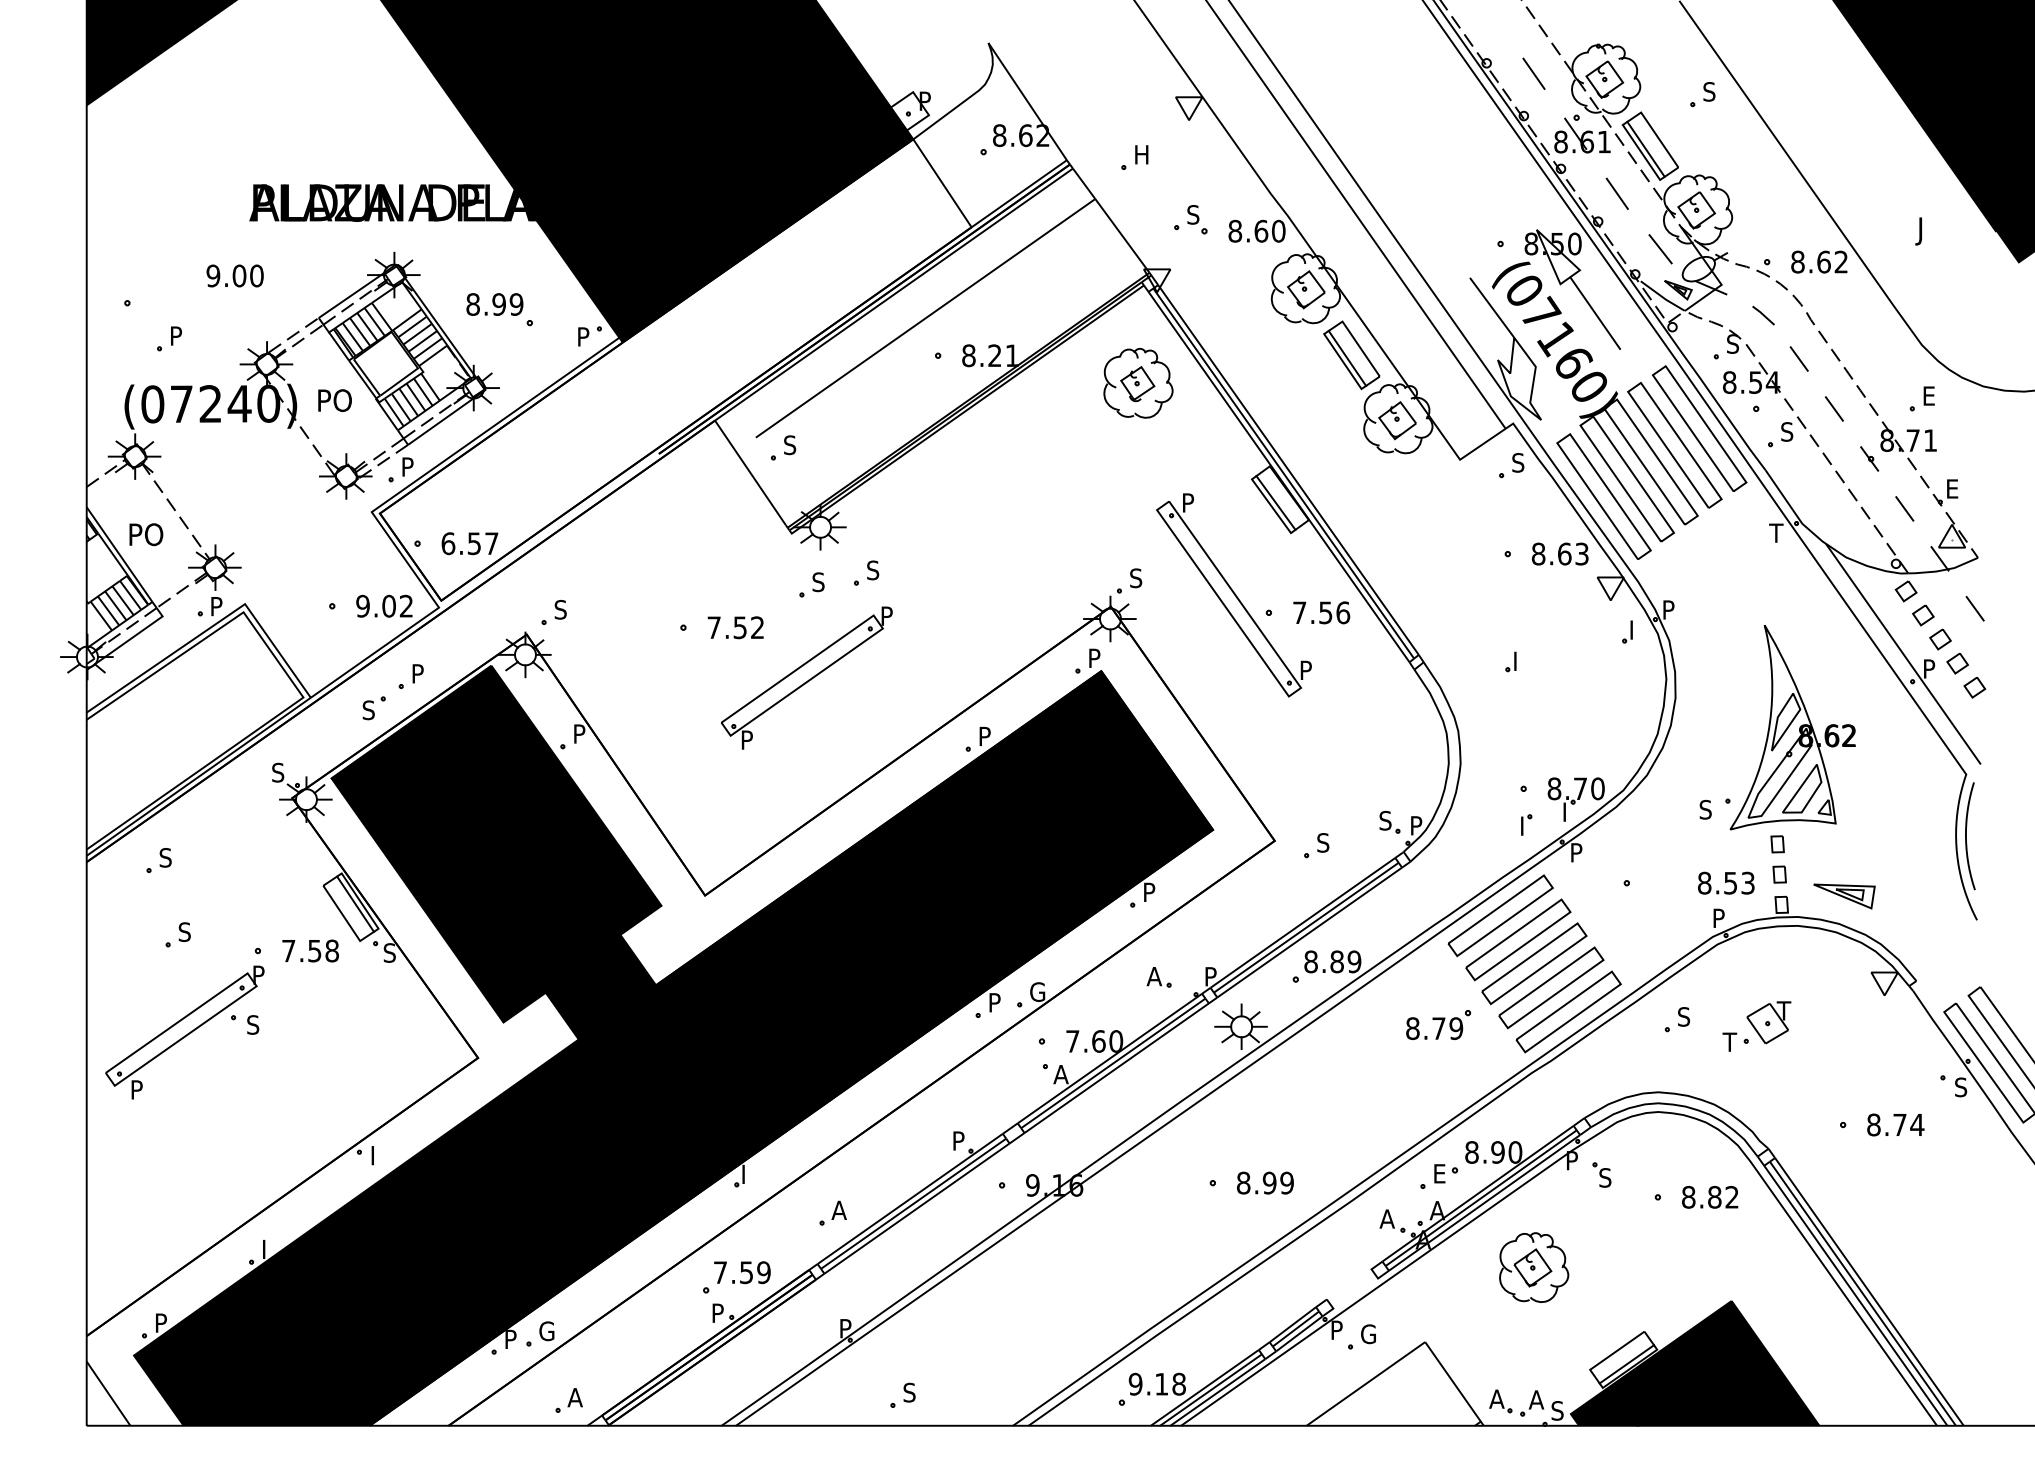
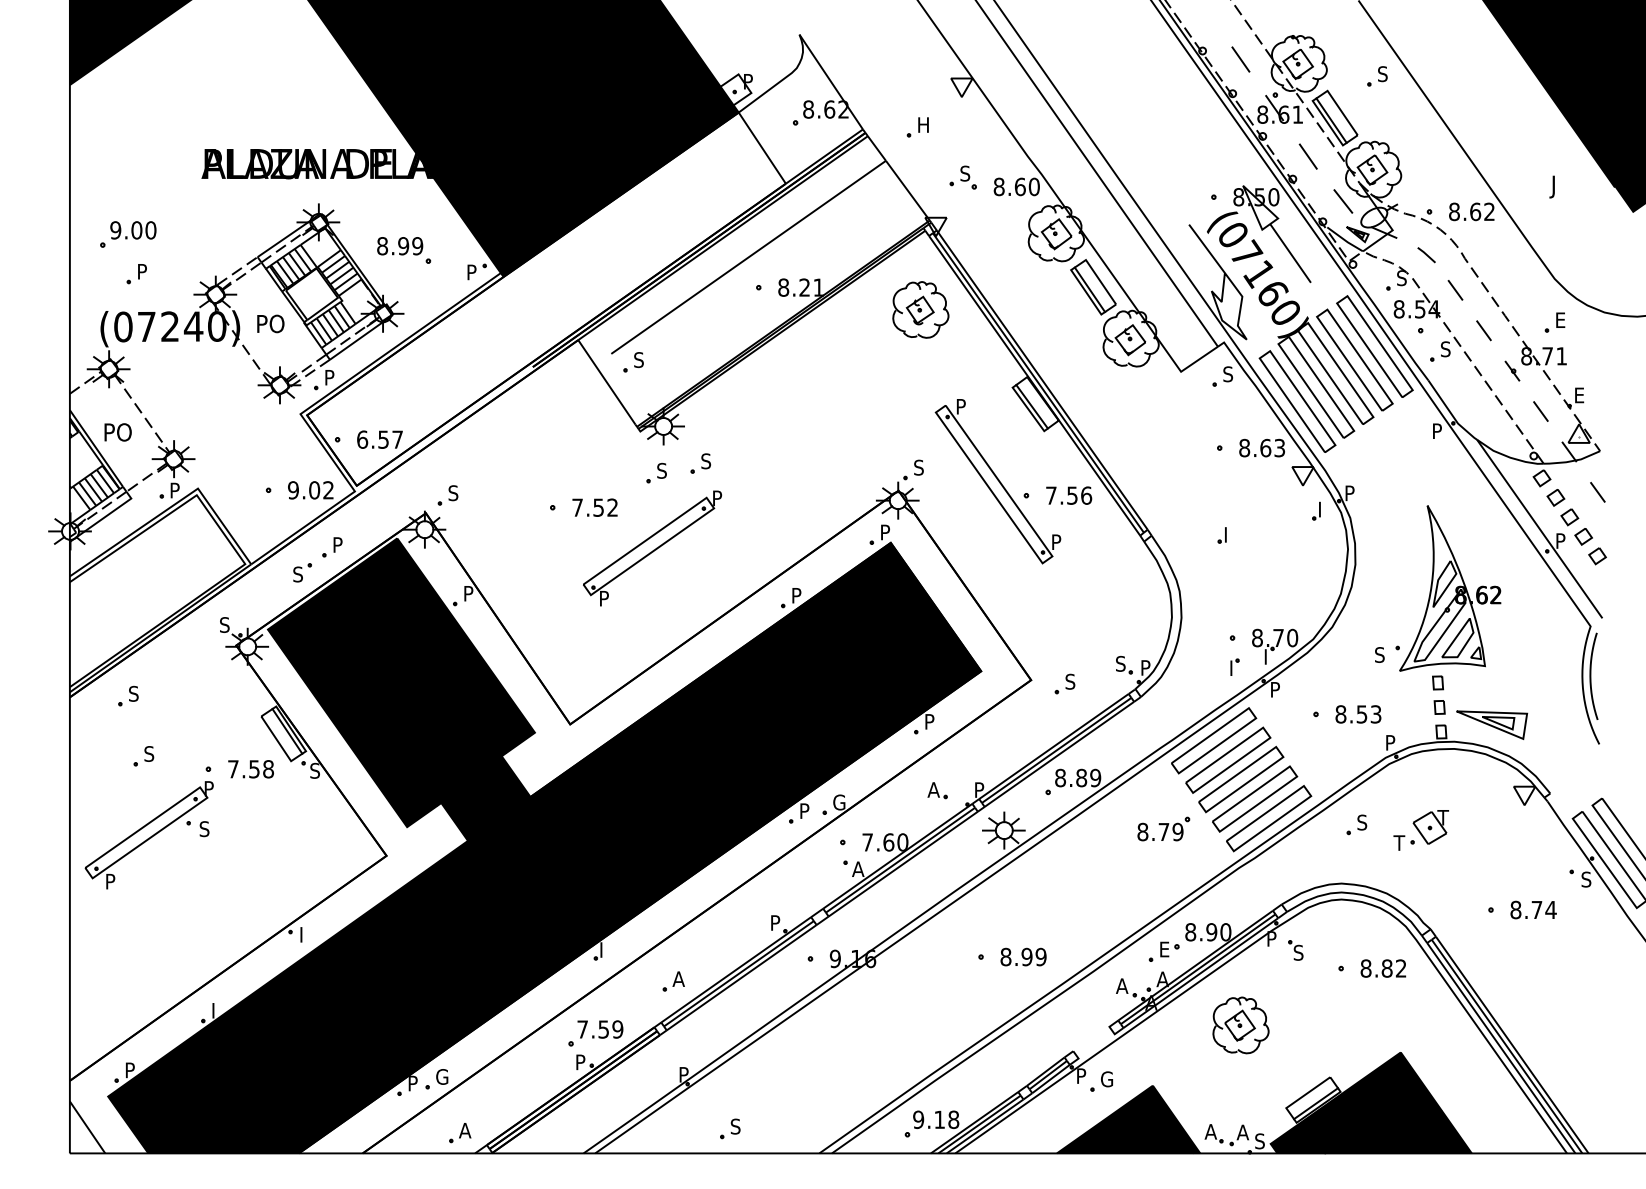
text: (234, 275) -> (132, 230), moved
text: (1776, 532) -> (1437, 430), T -> P
text: (1726, 882) -> (1358, 713), moved
part: (1844, 896) -> (1492, 725), size x1.43
fill: (1394, 1383) -> (1128, 1119), added

